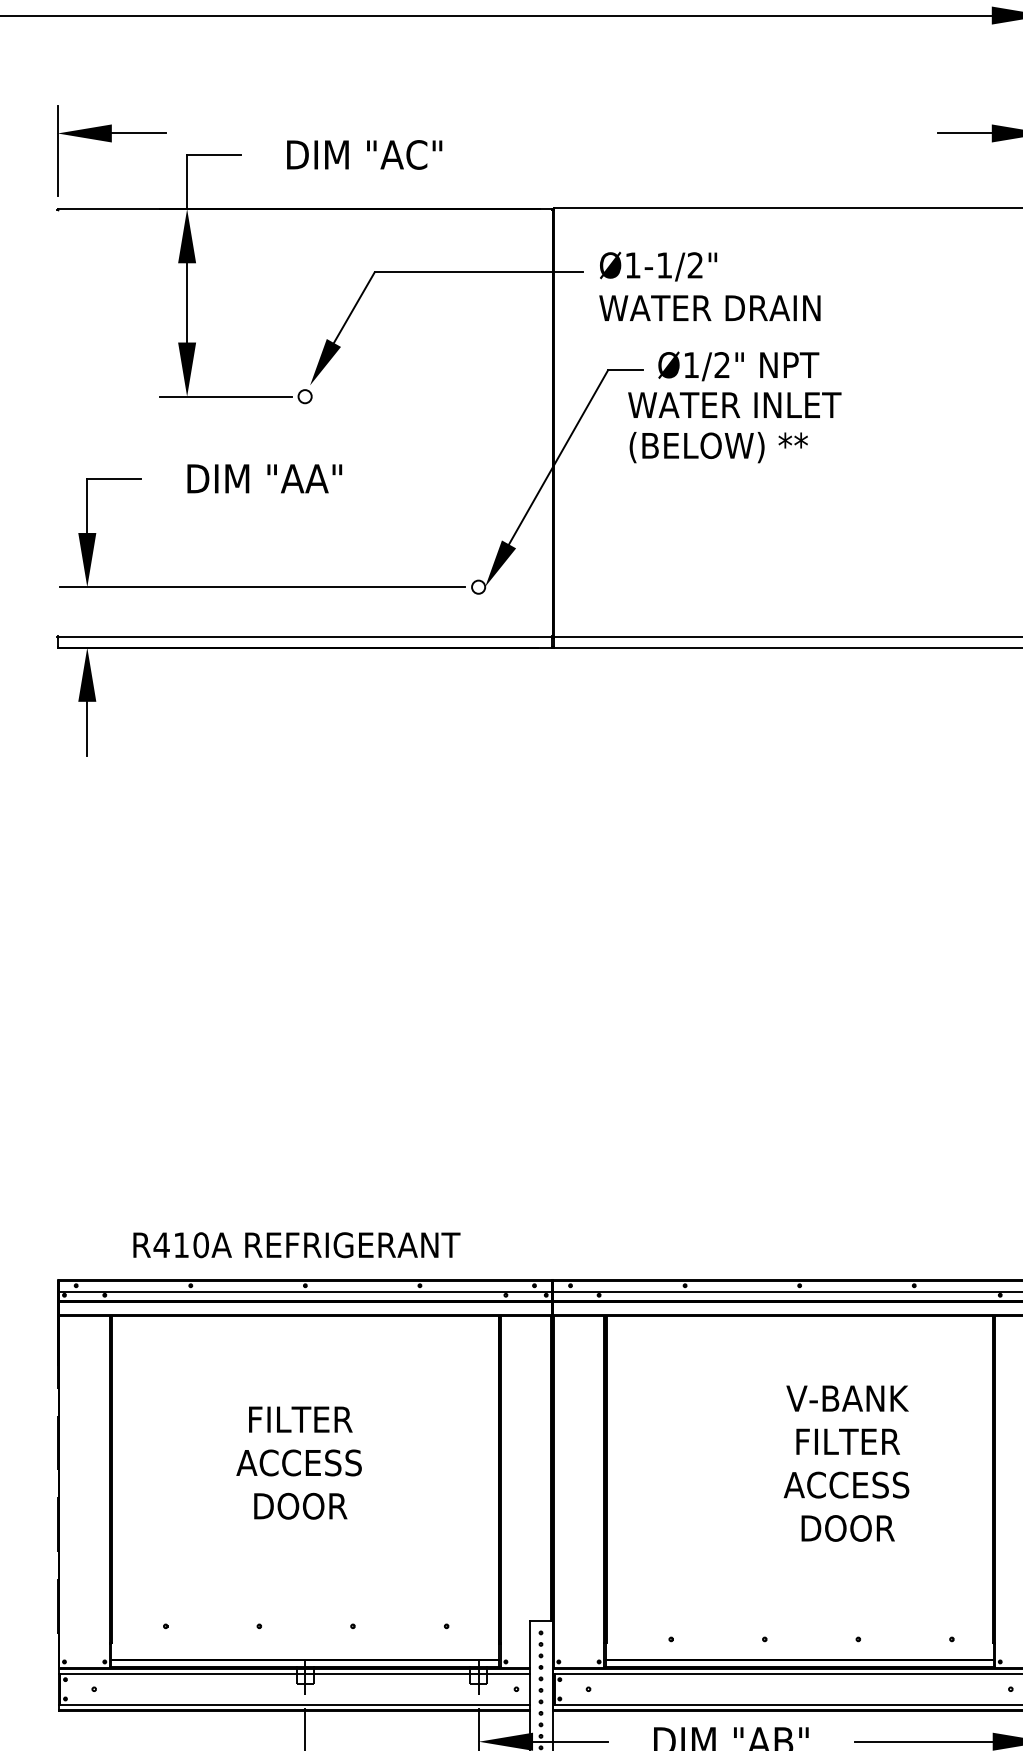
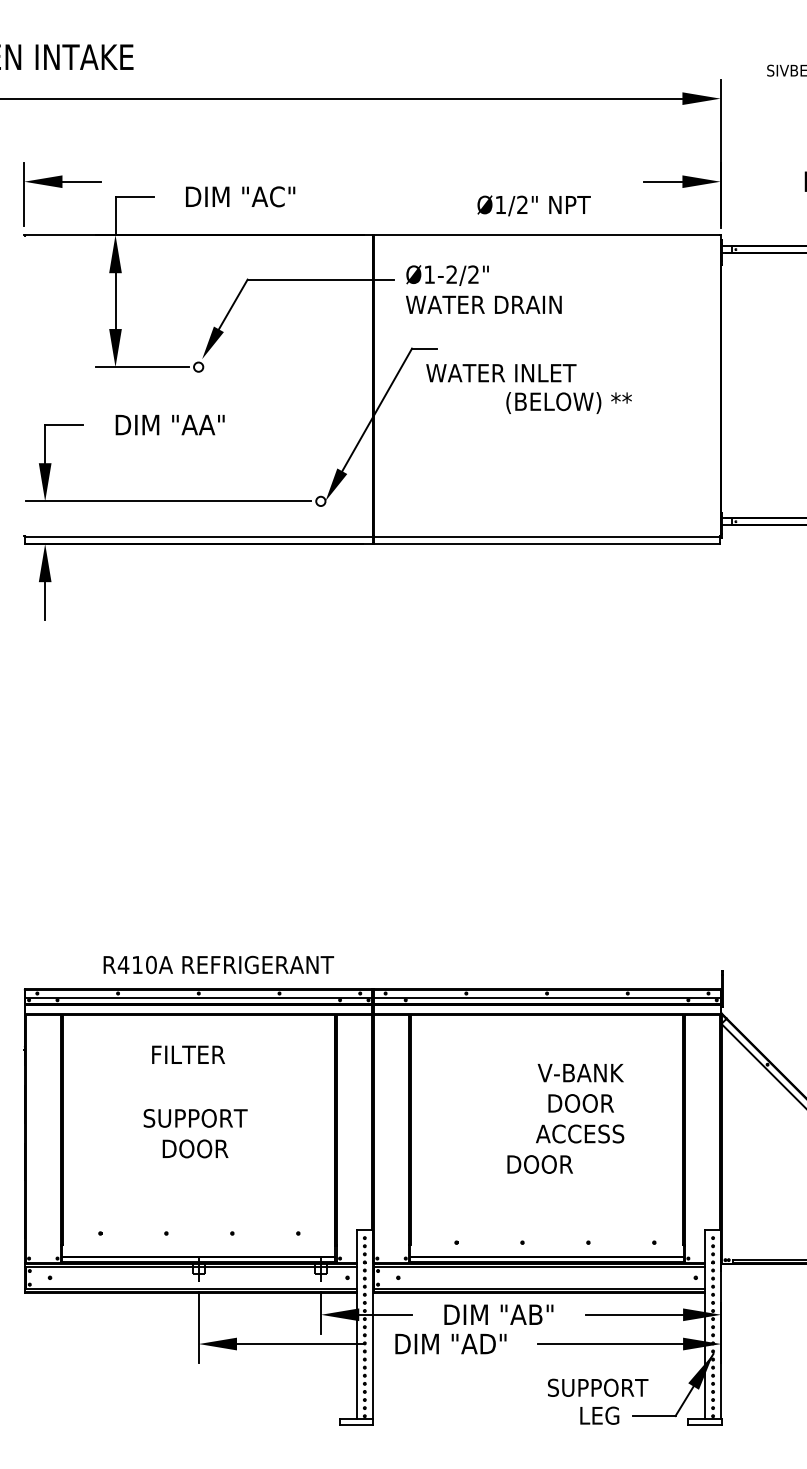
text: (664, 265) -> (451, 274), Ø1-1/2" -> Ø1-2/2"
text: (737, 365) -> (533, 205), moved
text: (717, 446) -> (568, 402), moved
text: (296, 1244) -> (218, 964), moved
text: (300, 1419) -> (188, 1054), moved
text: (847, 1441) -> (580, 1103), FILTER -> DOOR
text: (300, 1463) -> (195, 1118), ACCESS -> SUPPORT
text: (847, 1528) -> (539, 1164), moved

